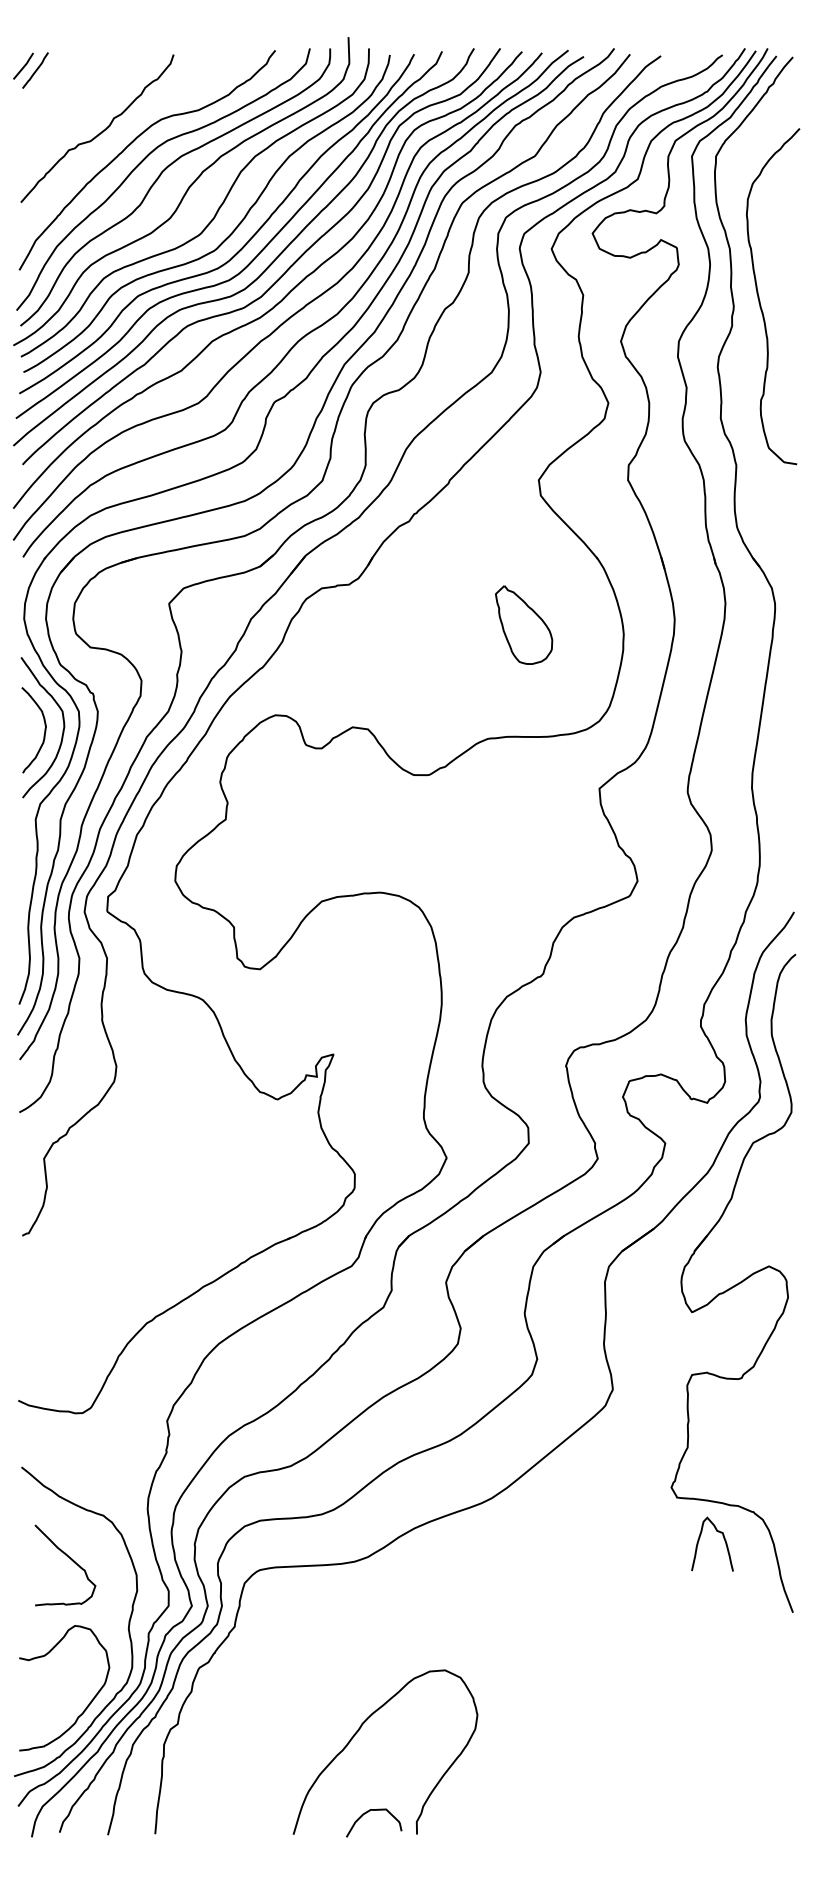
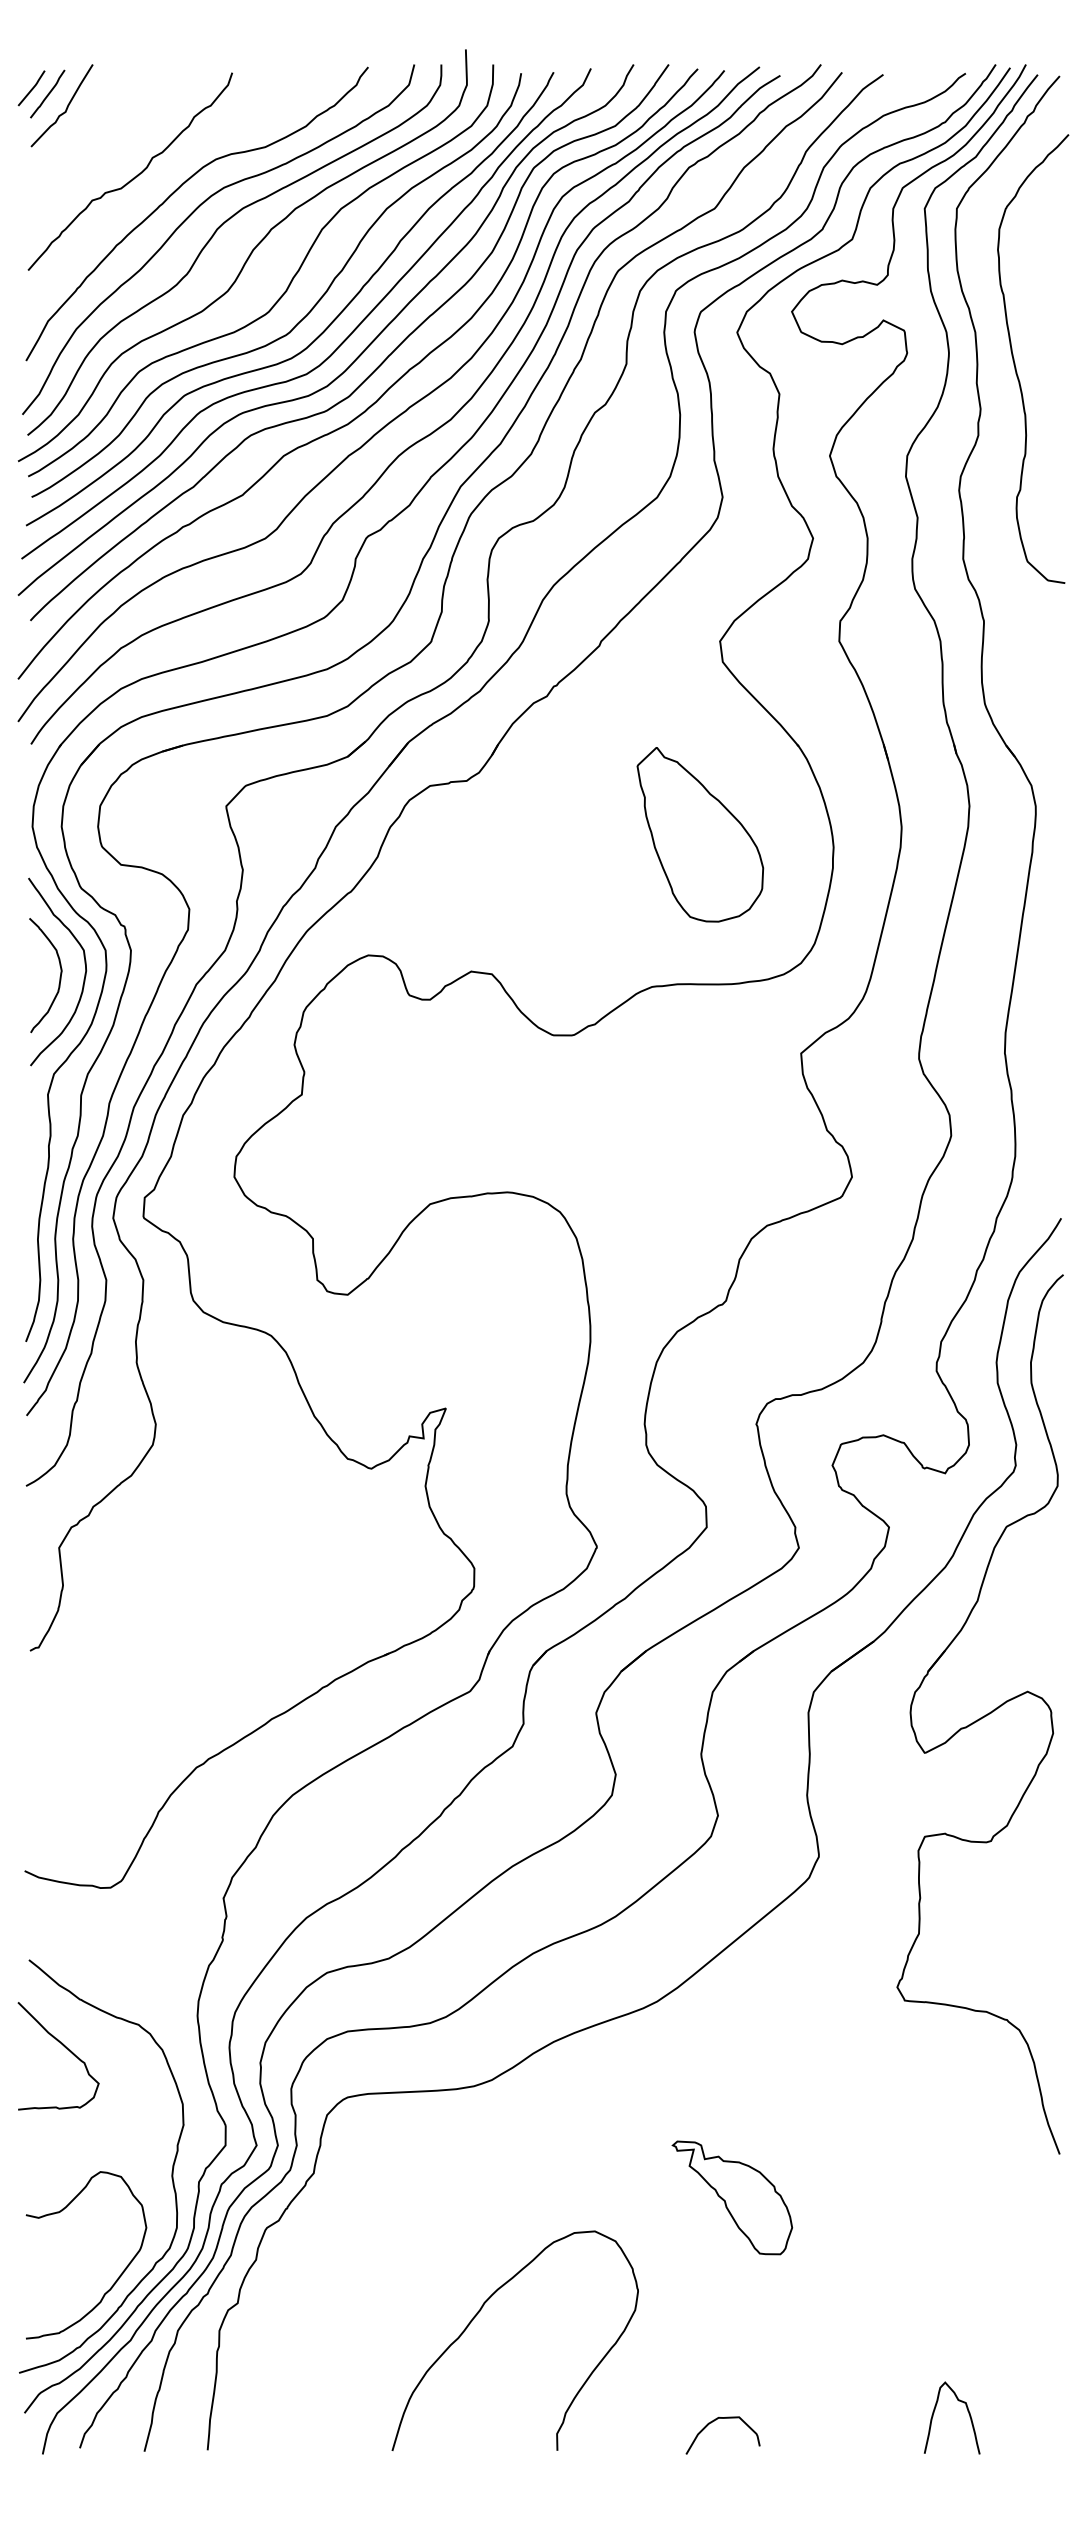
curve: (49, 79) -> (66, 106), added
curve: (759, 299) -> (1015, 363), moved
part: (524, 624) -> (700, 834), size x1.67
curve: (723, 1539) -> (967, 2411), moved
curve: (70, 1559) -> (65, 2048), moved
part: (548, 1644) -> (732, 2197), added
curve: (367, 1812) -> (714, 2421), moved

